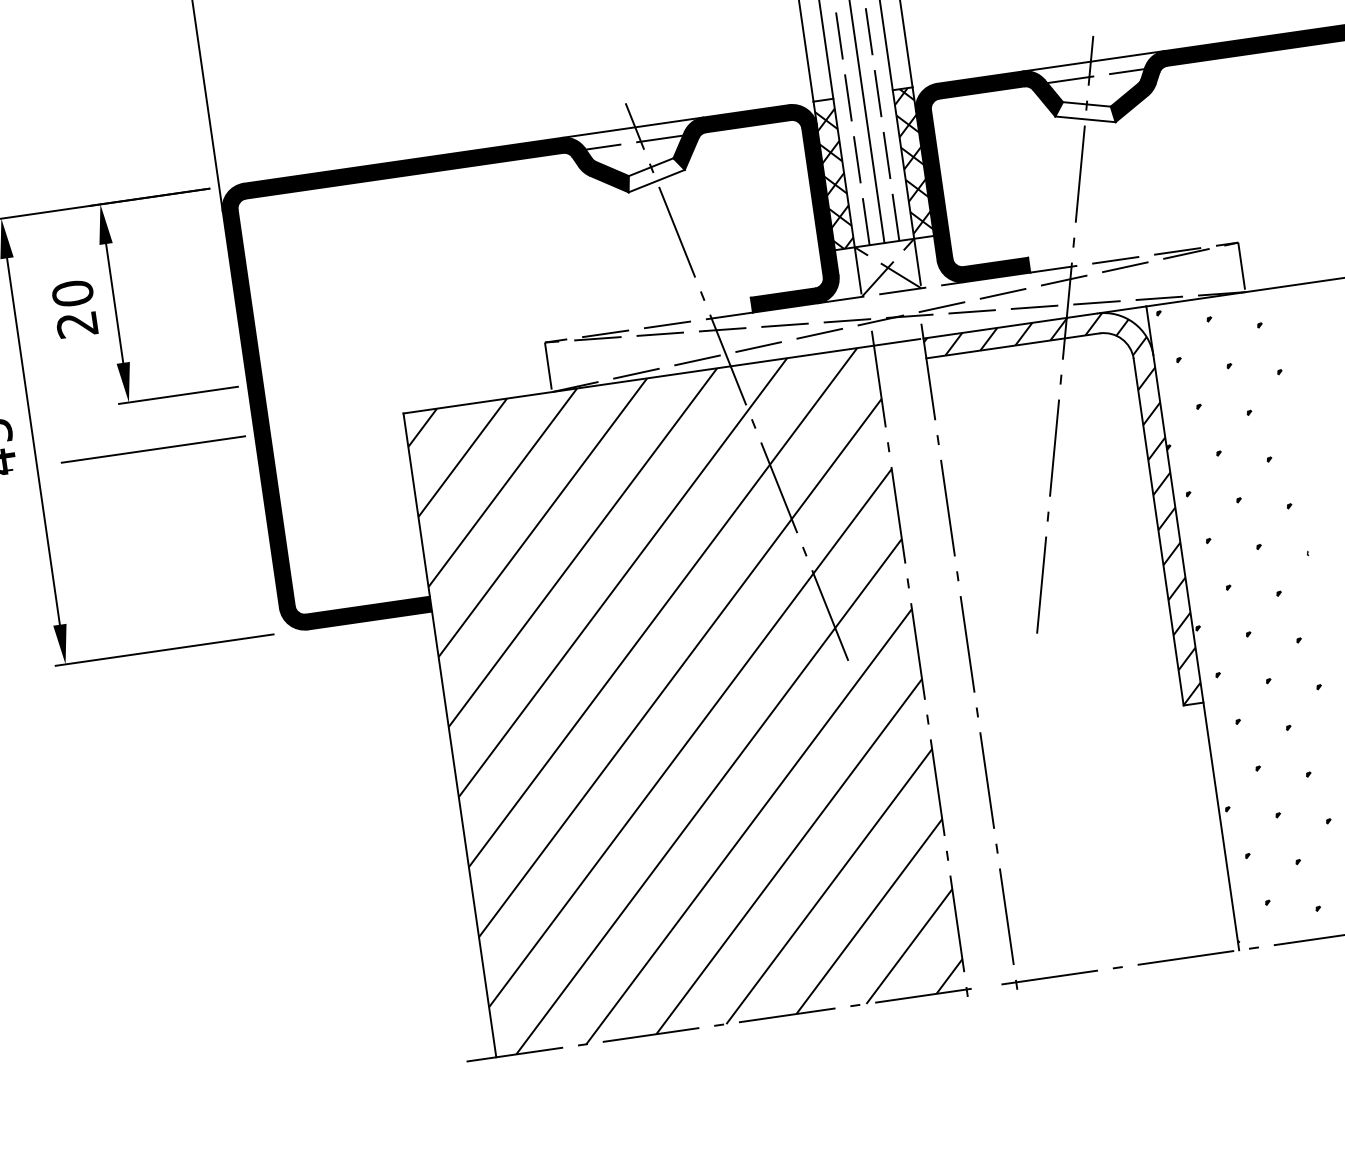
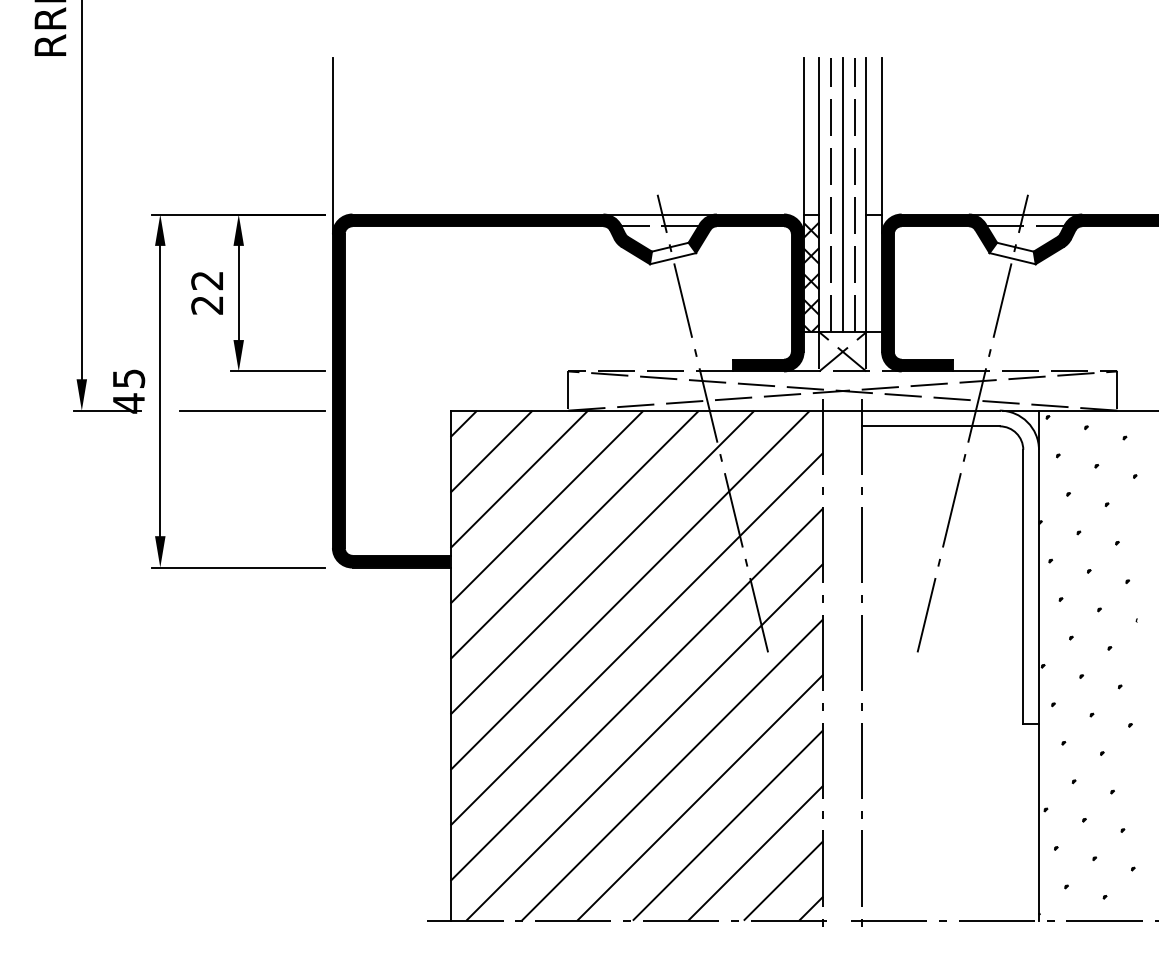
hatch: (913, 160) -> (874, 271), removed
text: (72, 293) -> (207, 280), 20 -> 22
hatch: (1063, 520) -> (950, 567), removed

